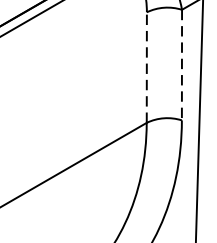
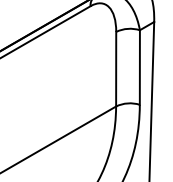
line: (147, 66) -> (116, 68), dashed -> solid
line: (181, 66) -> (139, 68), dashed -> solid

